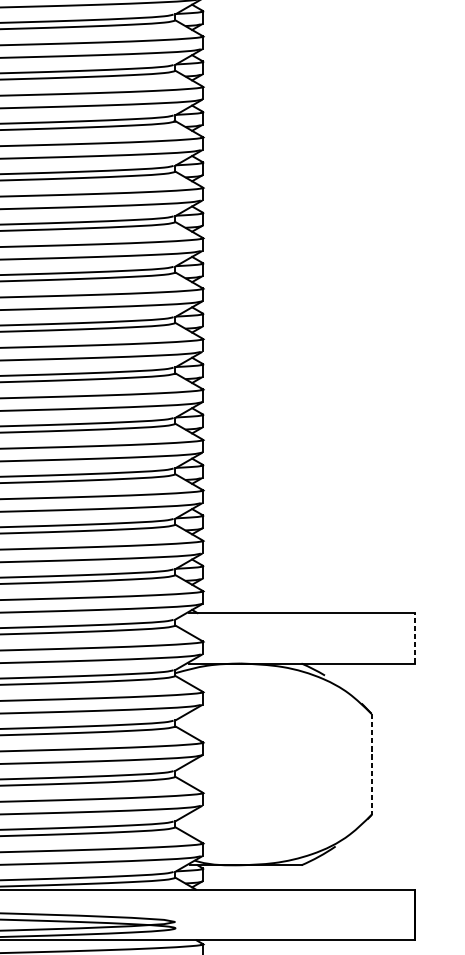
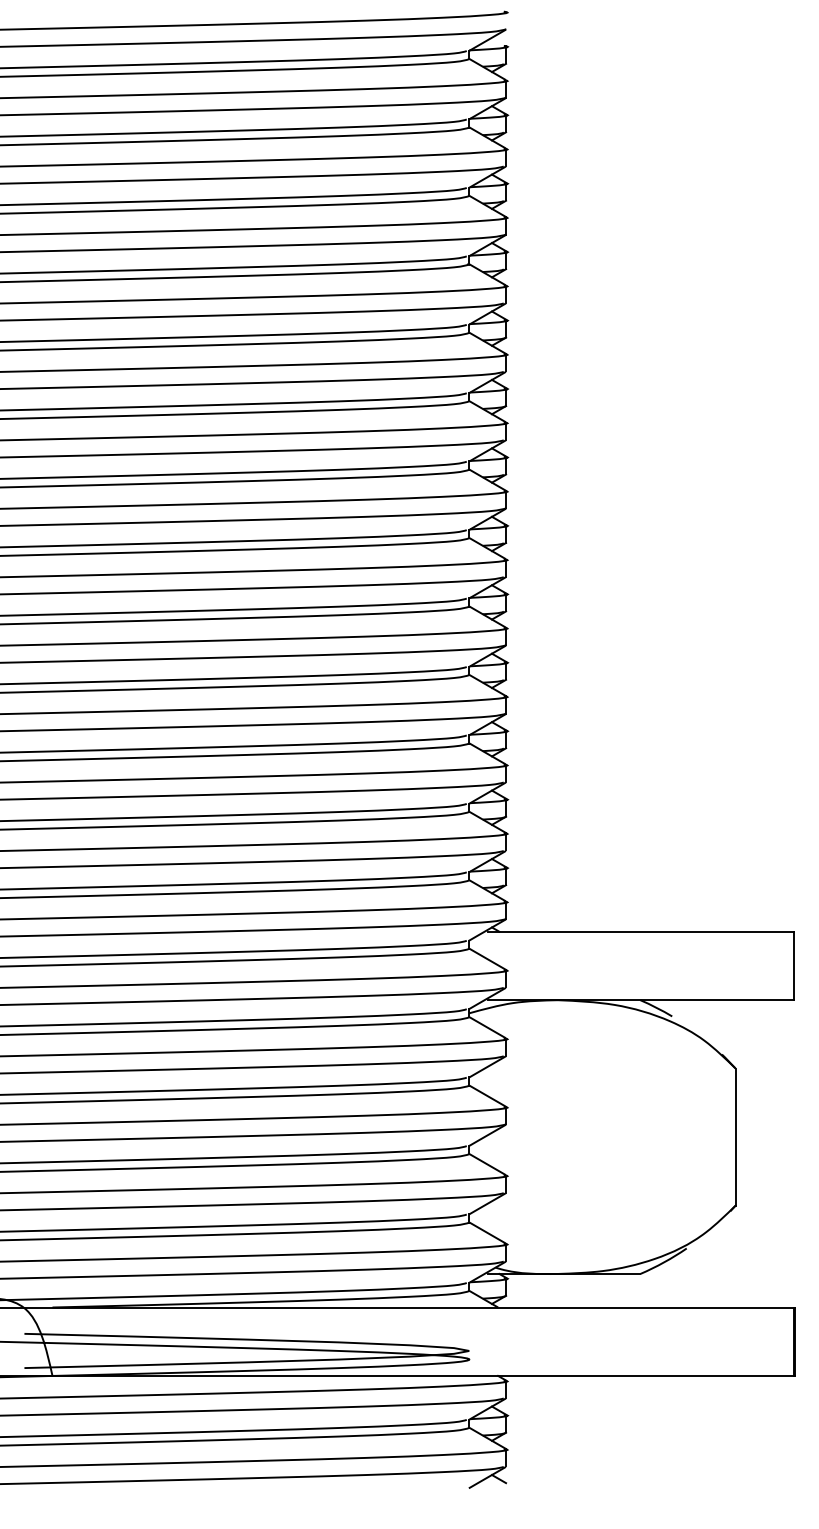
line: (415, 637) -> (794, 965), dashed -> solid
line: (371, 764) -> (735, 1137), dashed -> solid

